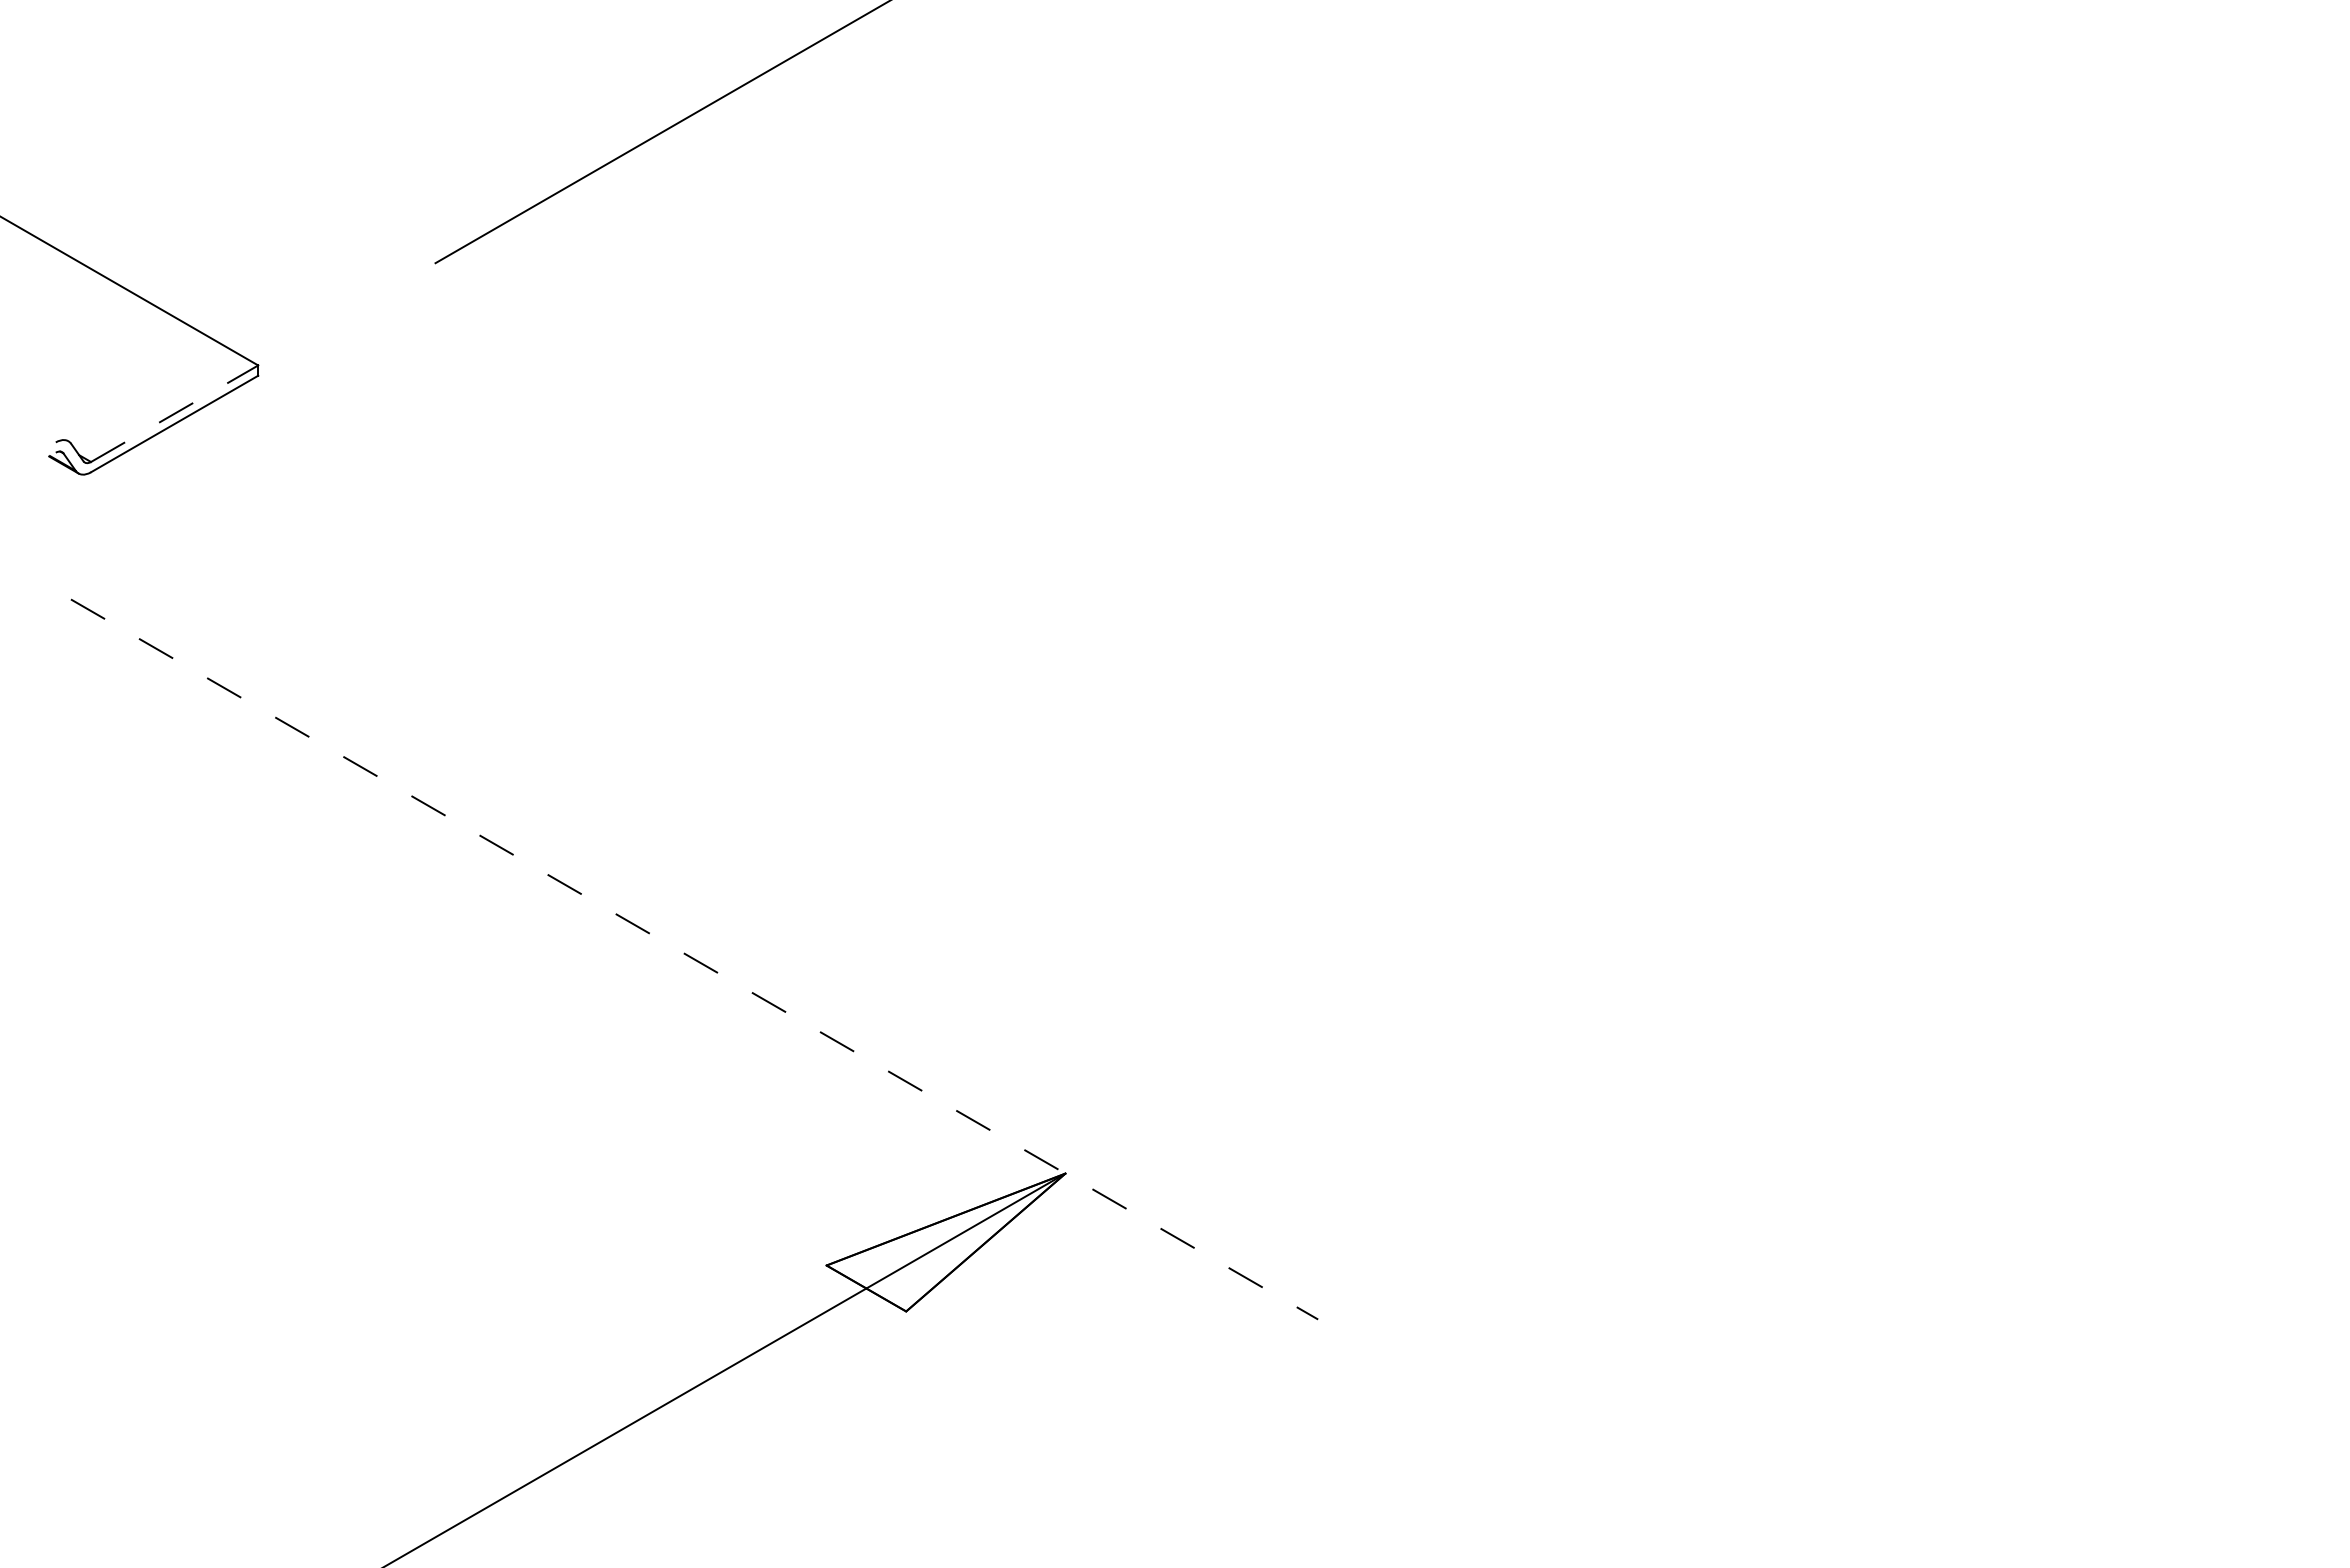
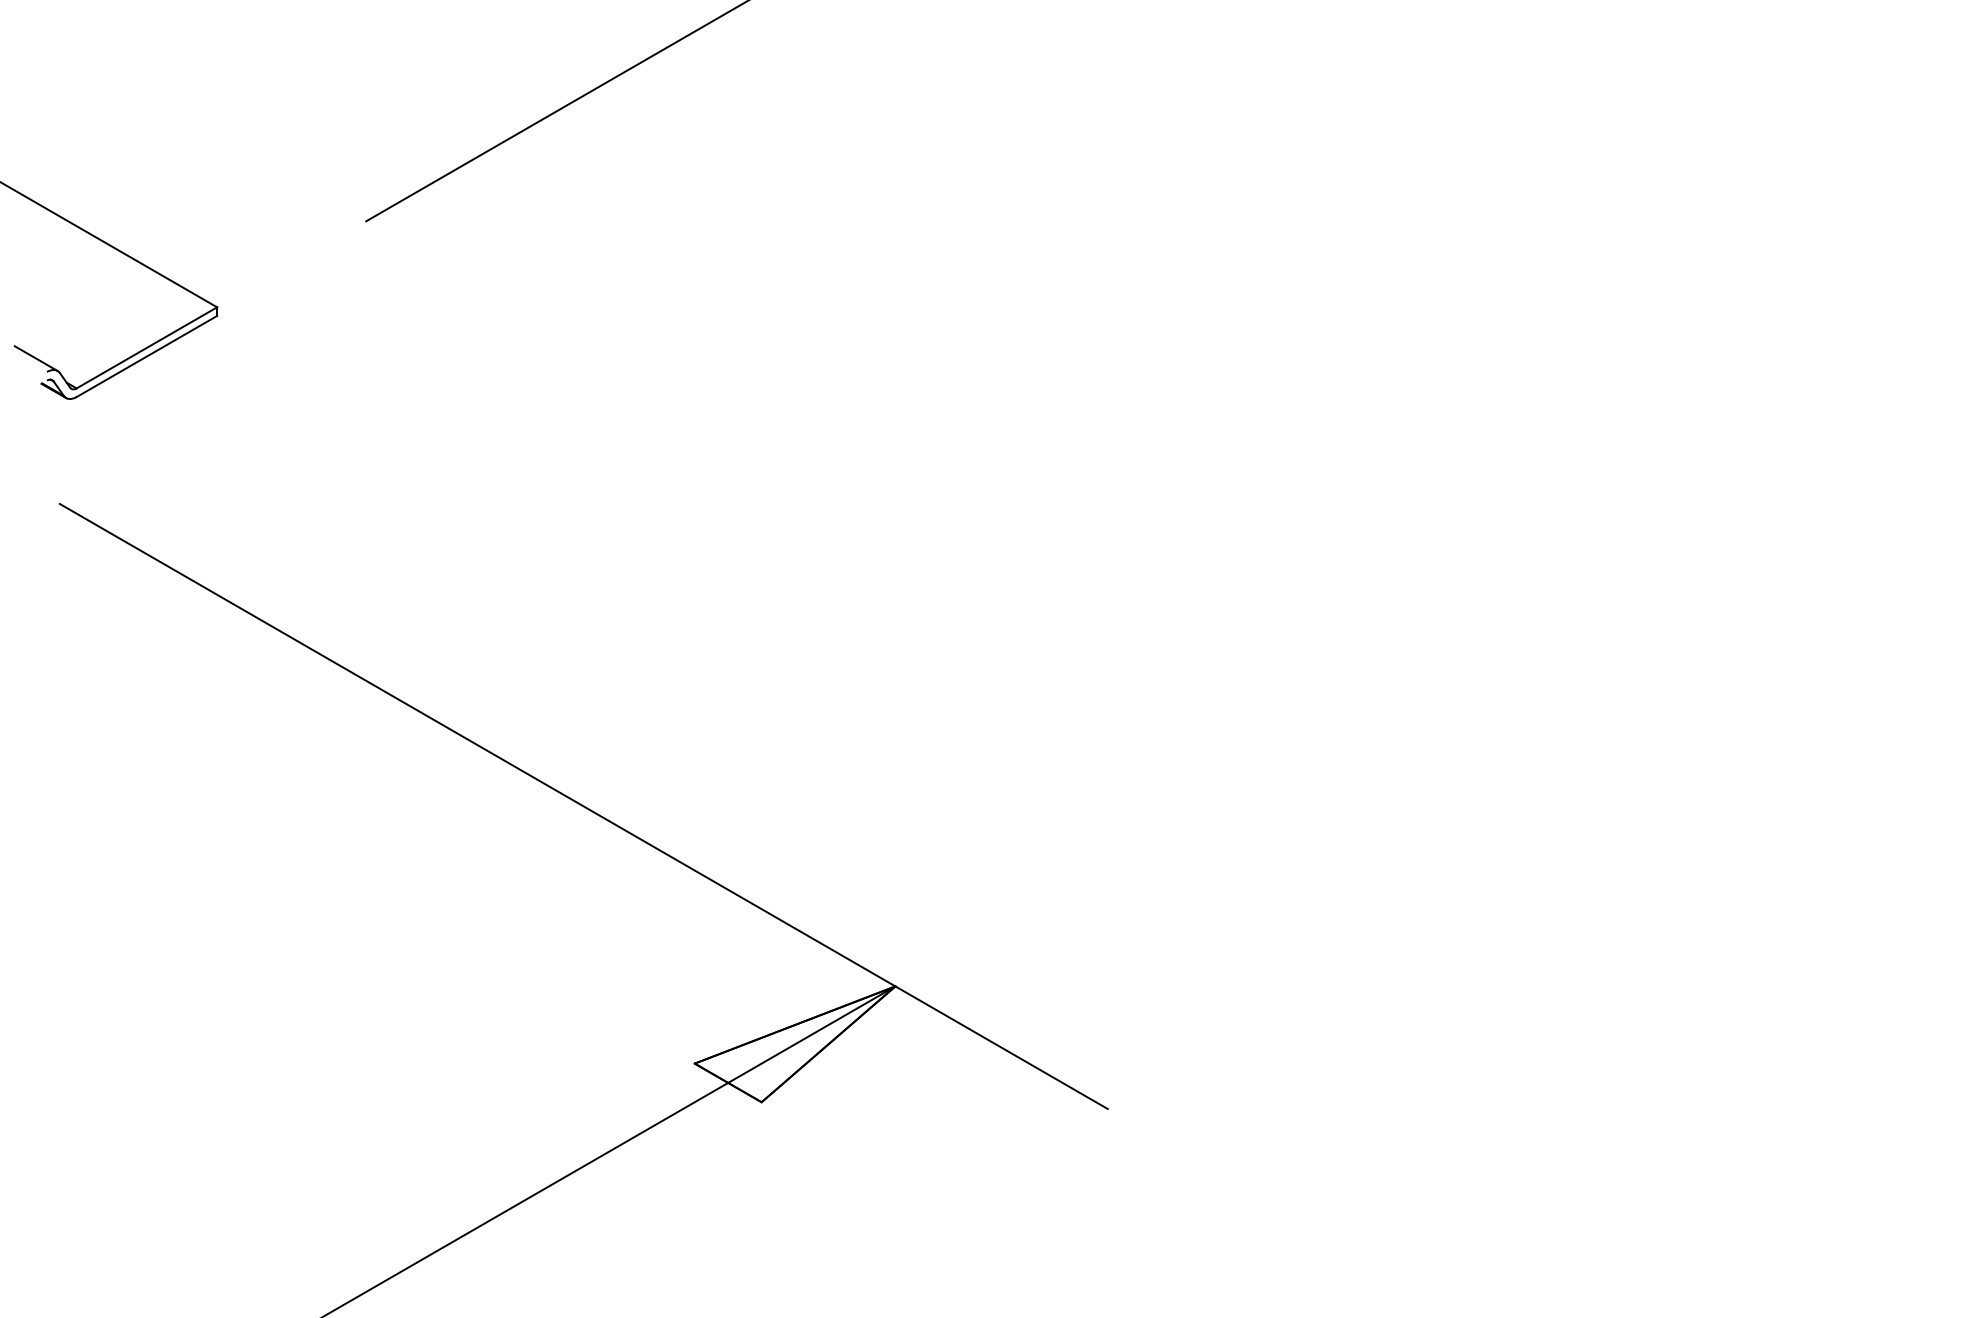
line: (174, 413) -> (146, 347), dashed -> solid
line: (42, 426) -> (35, 358), added
line: (695, 959) -> (584, 806), dashed -> solid

